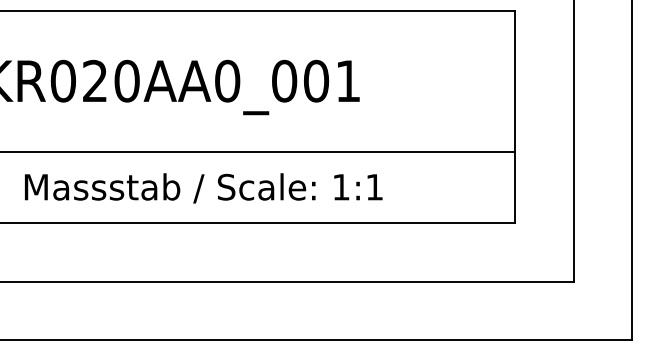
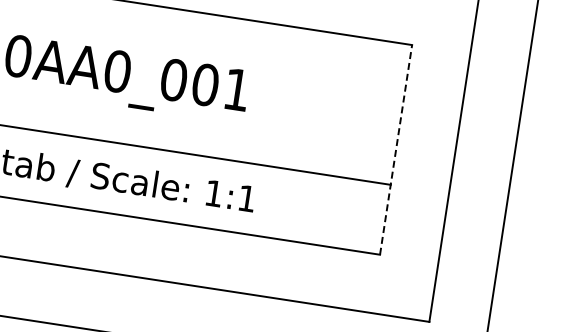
line: (514, 116) -> (396, 149), solid -> dashed

